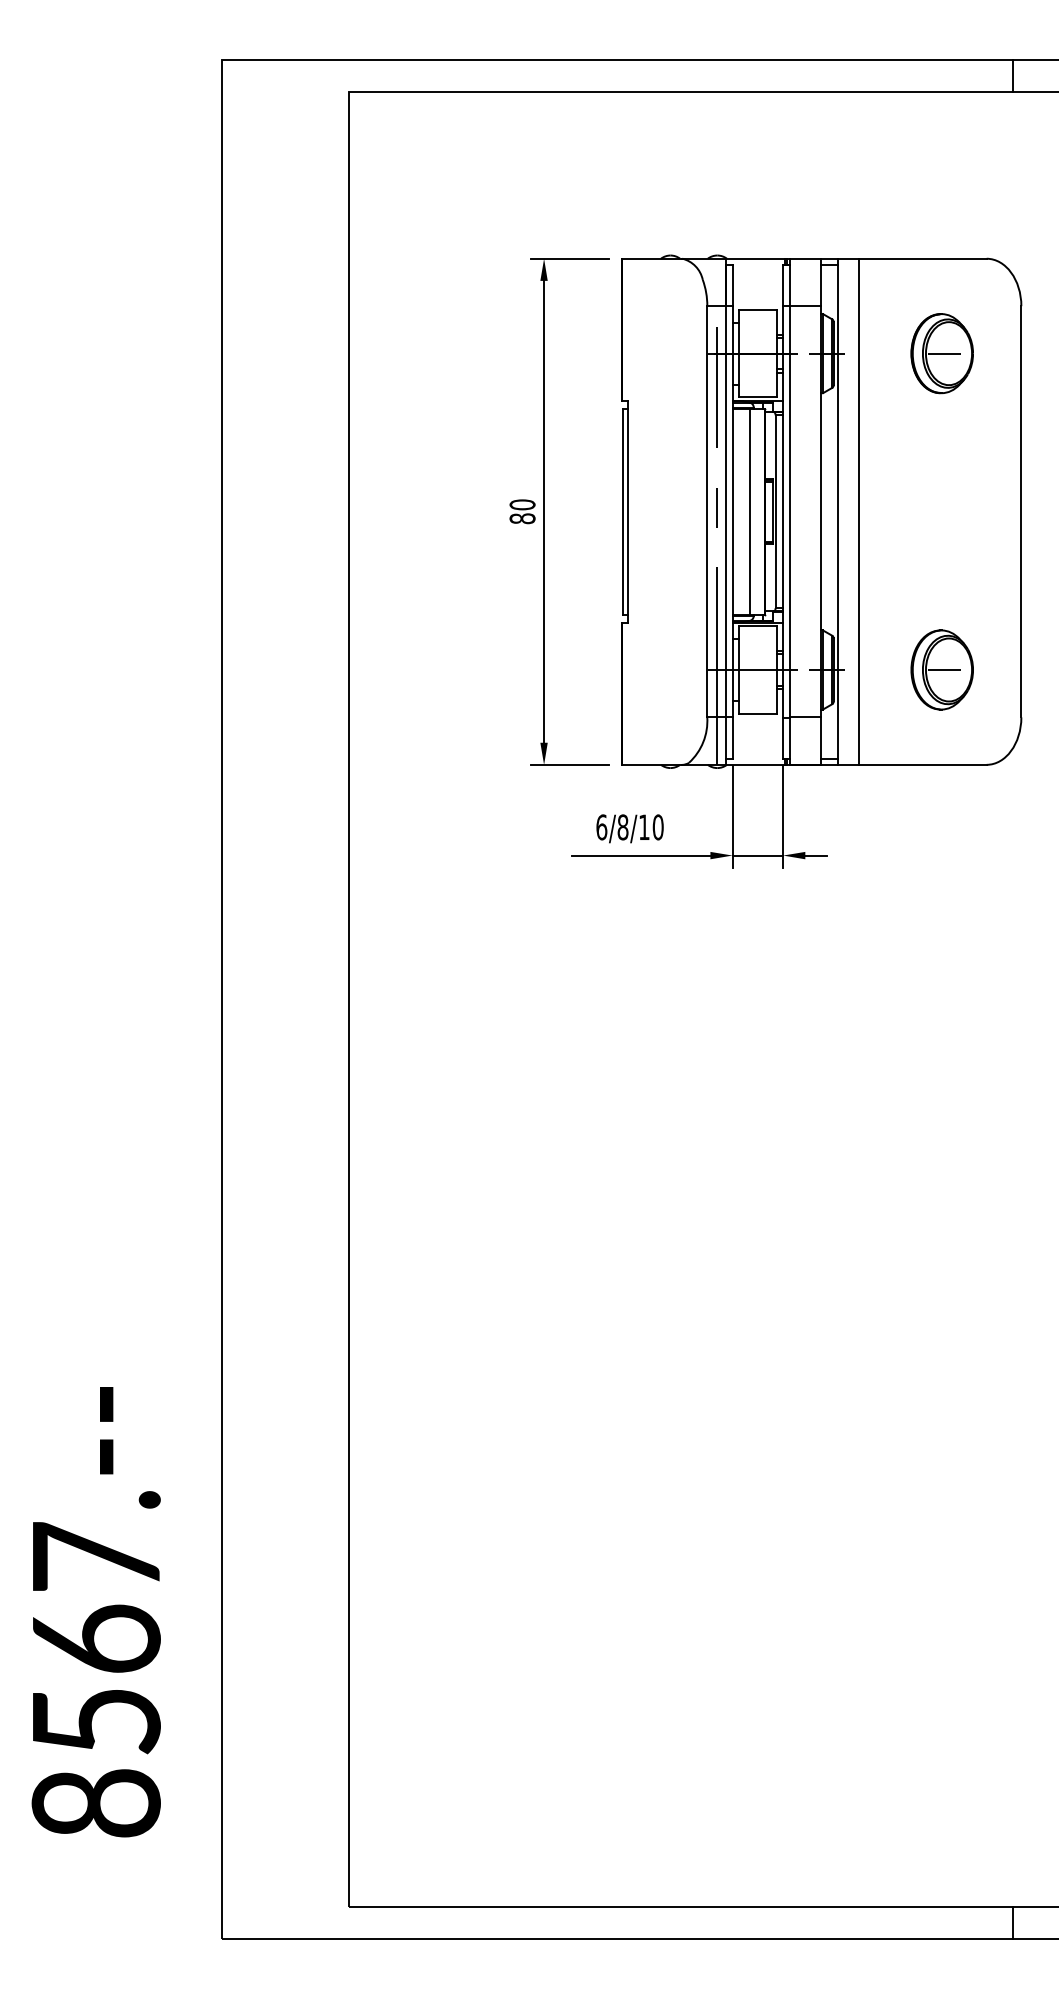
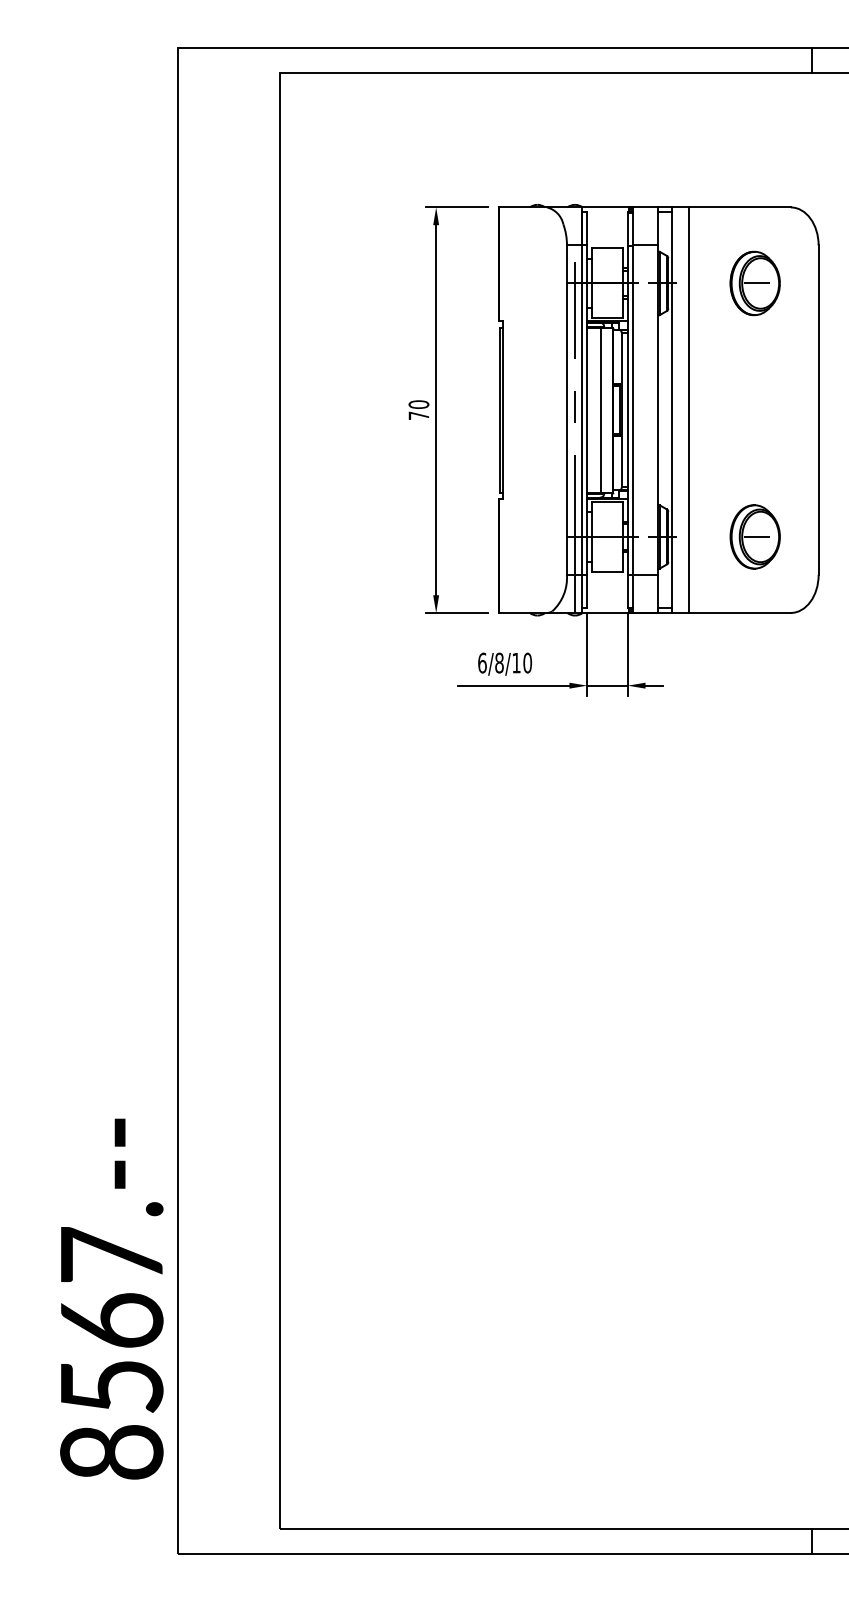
text: (522, 518) -> (418, 415), 80 -> 70
text: (95, 1612) -> (111, 1299), moved

